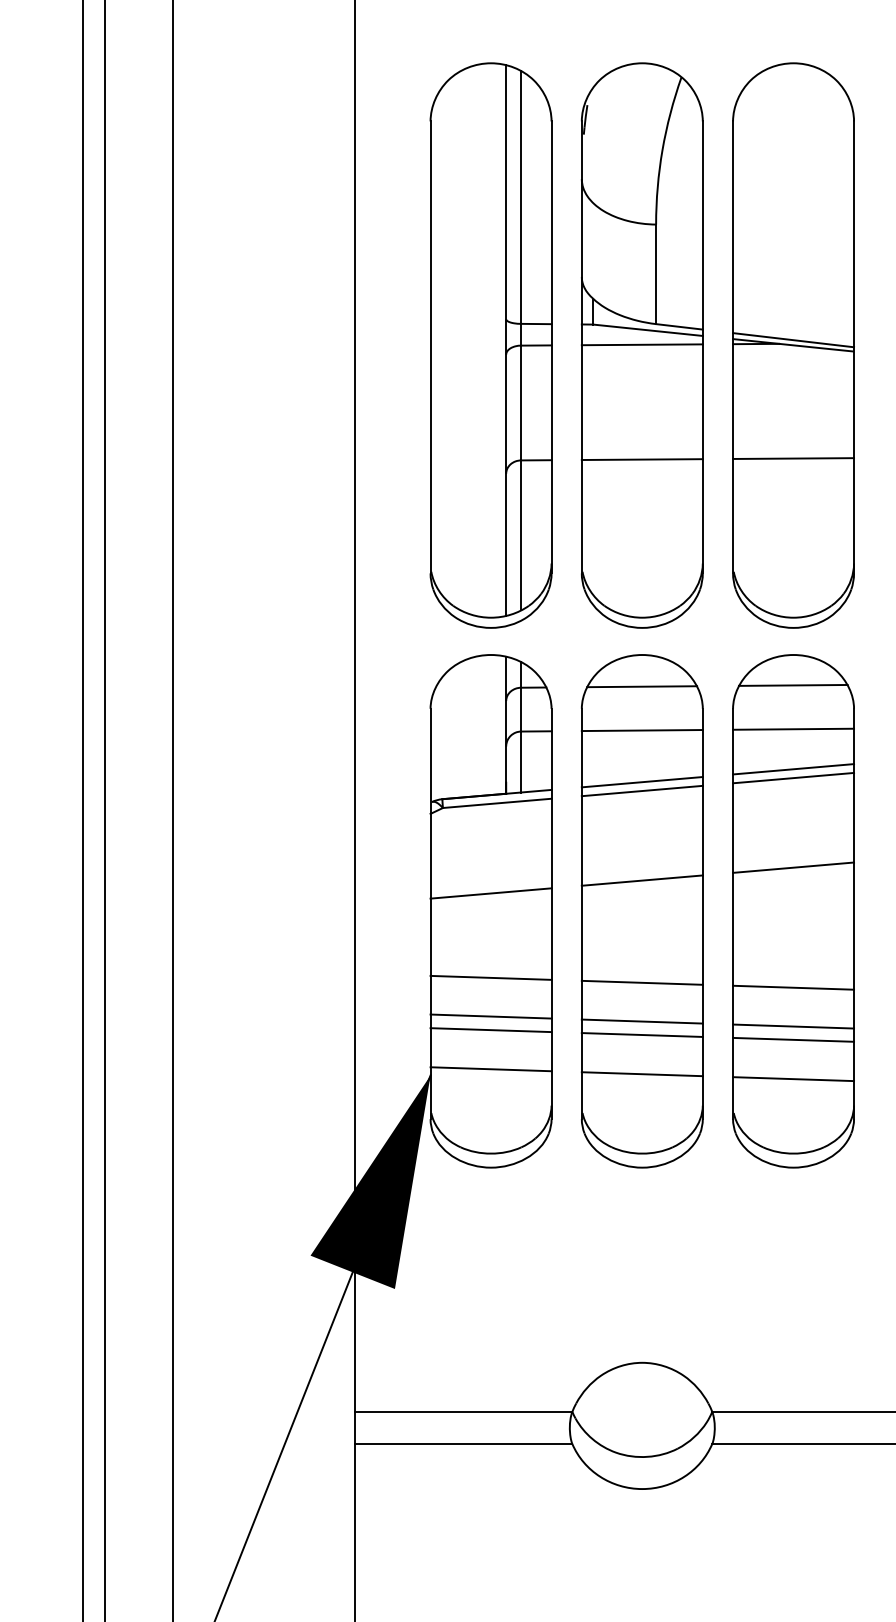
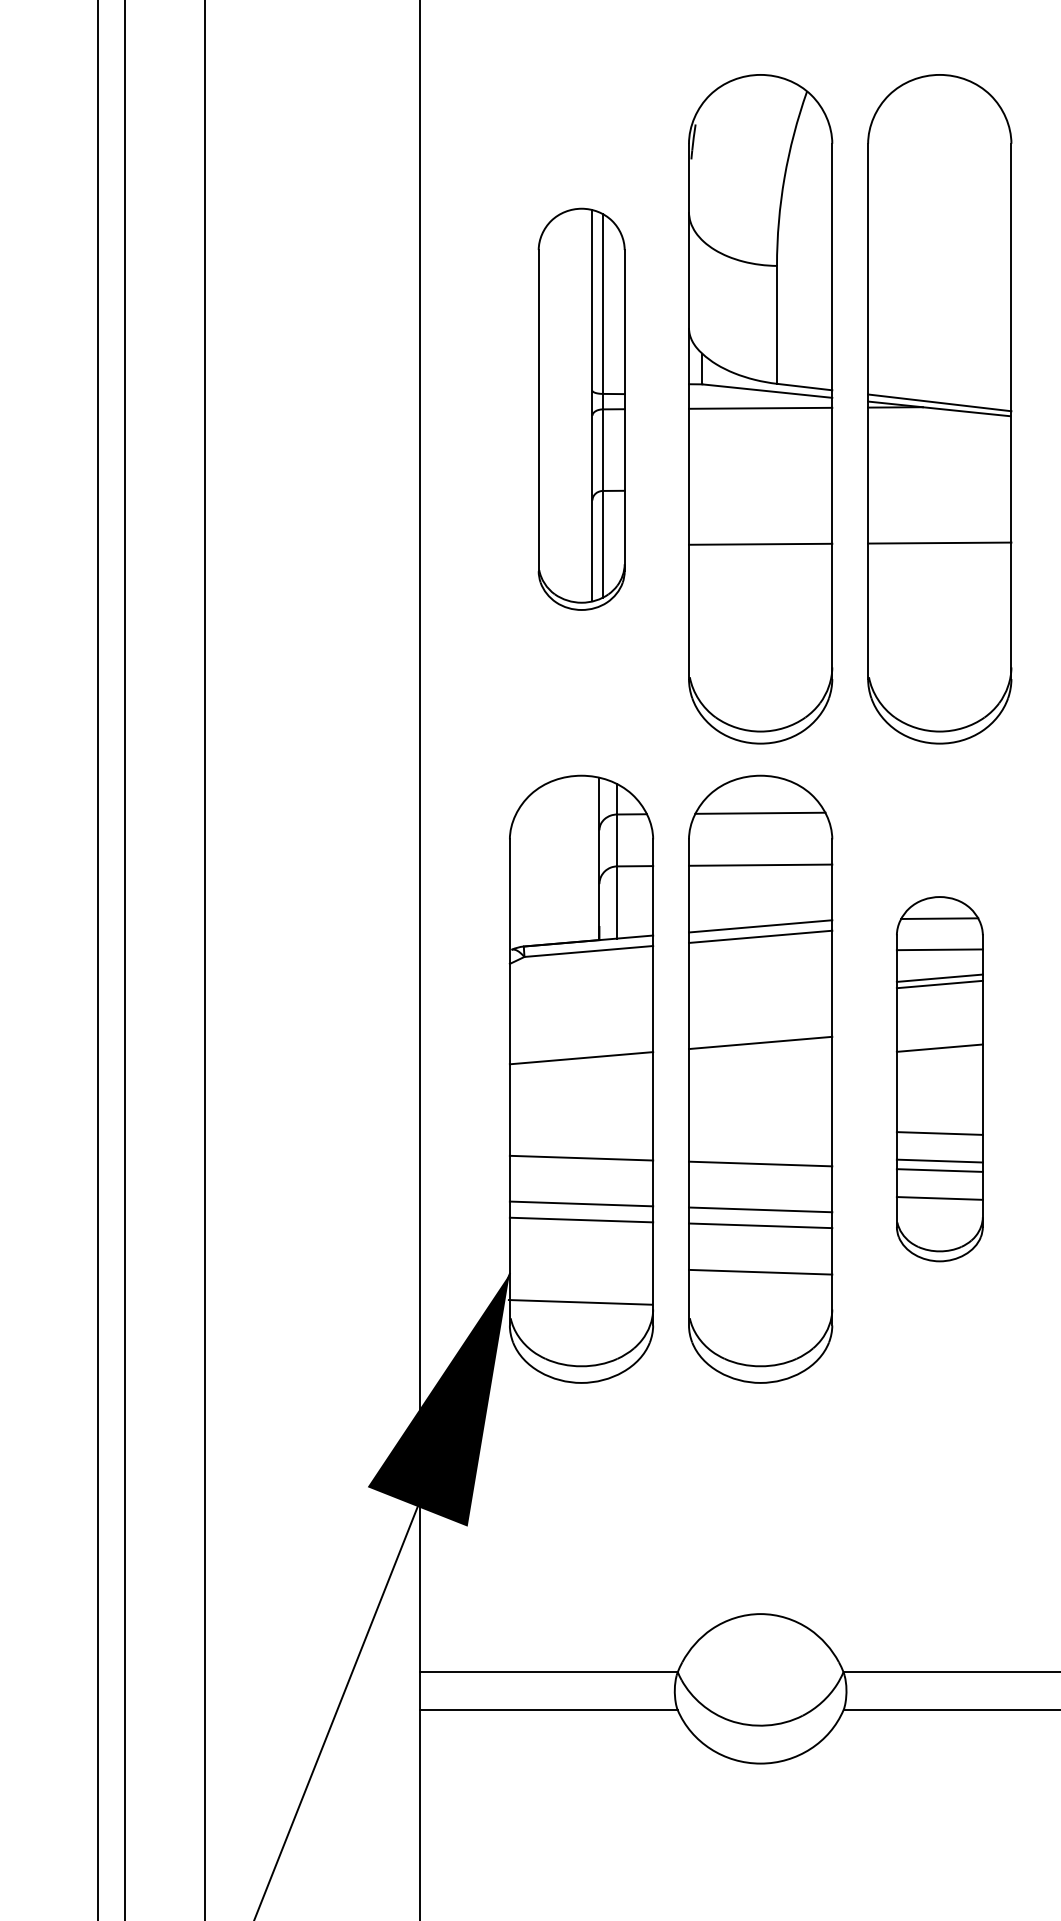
part: (491, 345) -> (581, 409), size x0.6
part: (793, 910) -> (939, 1078), size x0.6
line: (491, 1069) -> (580, 1302), moved

